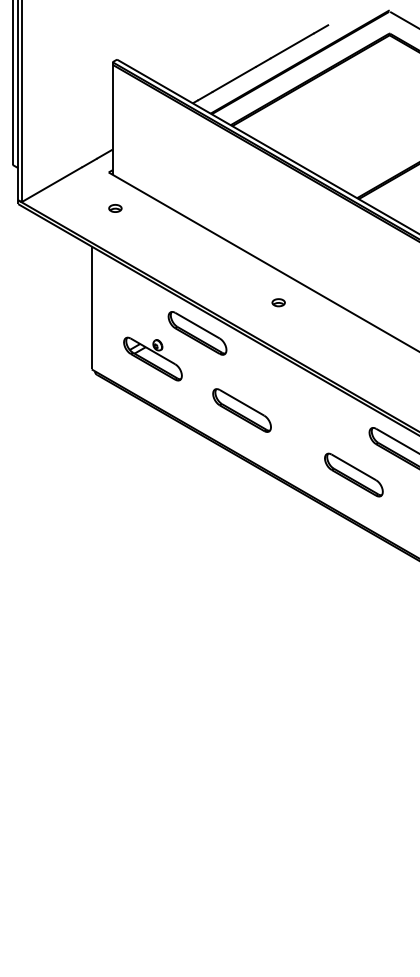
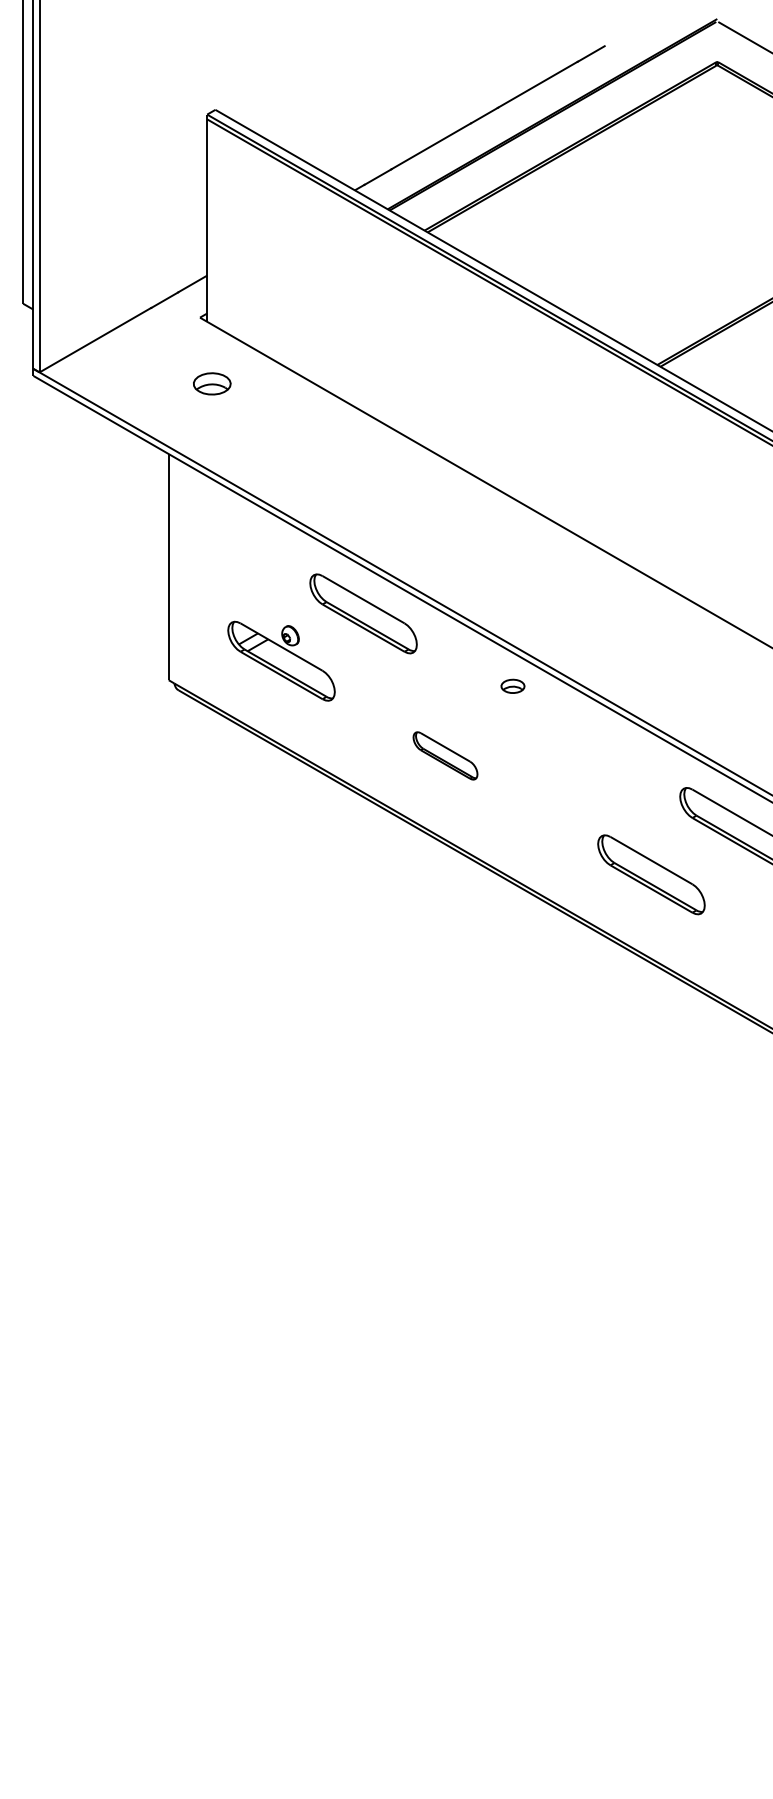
part: (115, 208) -> (212, 383), size x1.6
part: (278, 302) -> (512, 685), moved
part: (241, 410) -> (444, 755), size x0.6

